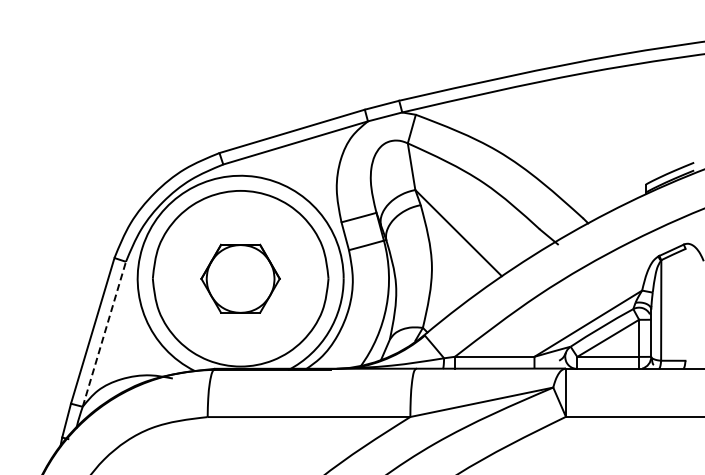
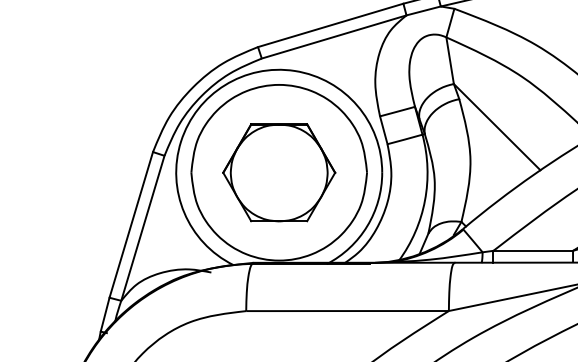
part: (240, 278) -> (279, 172), size x1.43
line: (104, 334) -> (143, 228), dashed -> solid

